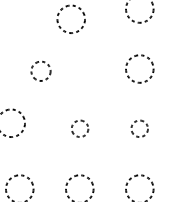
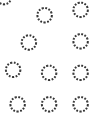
circle: (40, 71) -> (28, 42), size x1.43
circle: (80, 128) -> (49, 72), size x1.67
circle: (139, 128) -> (80, 72), size x1.67

